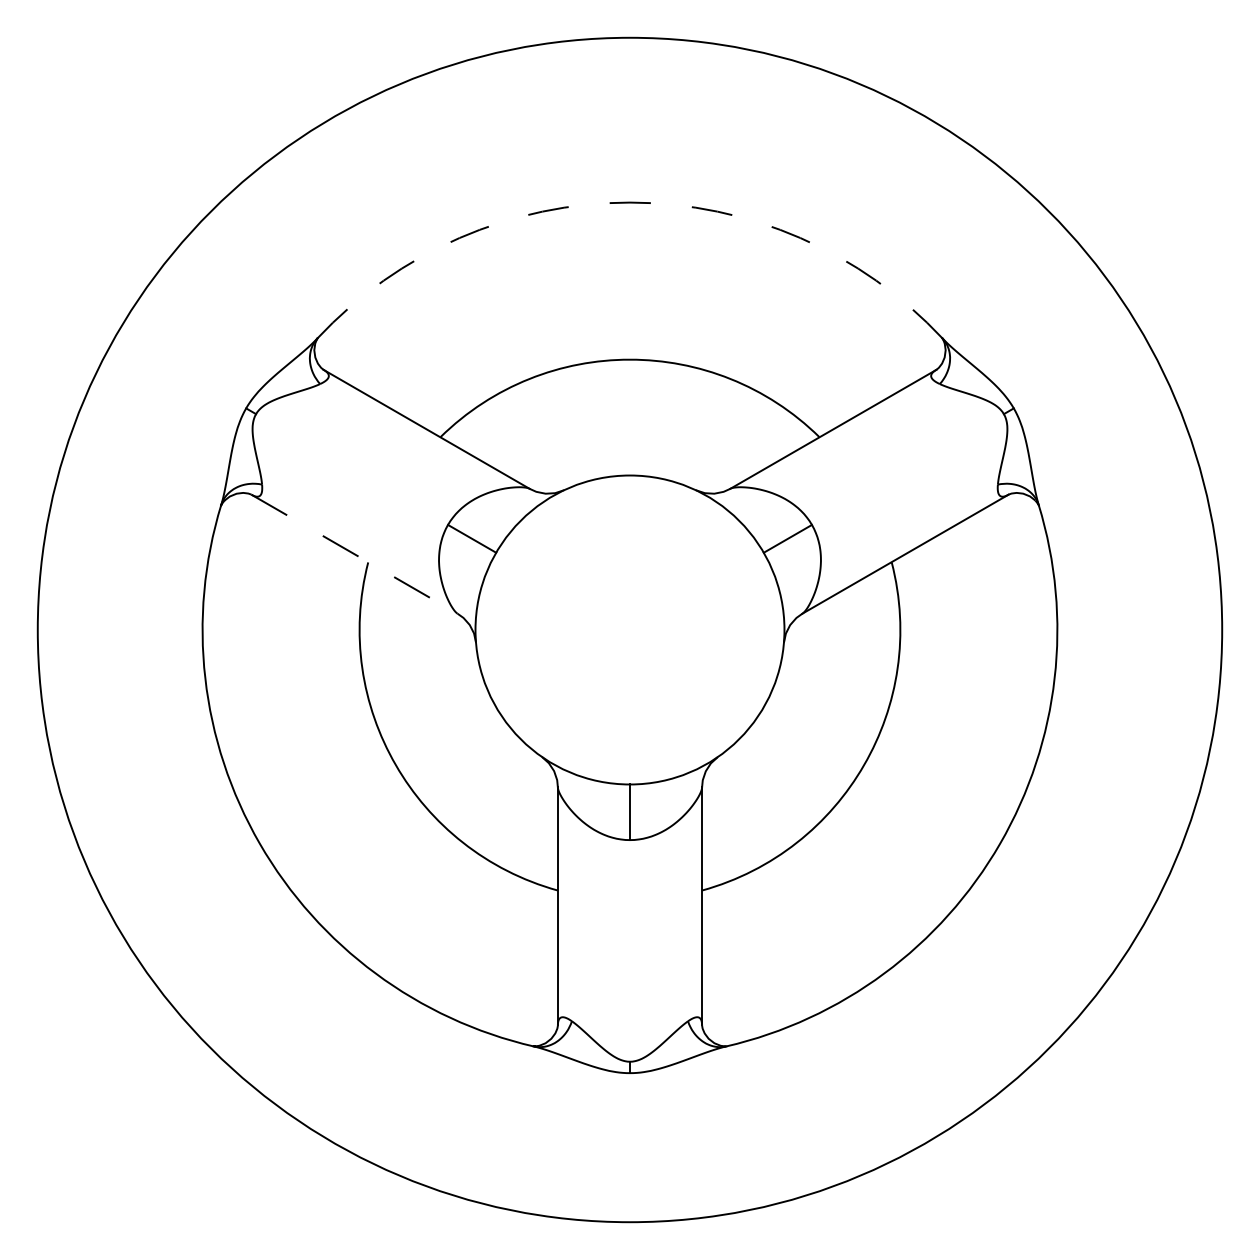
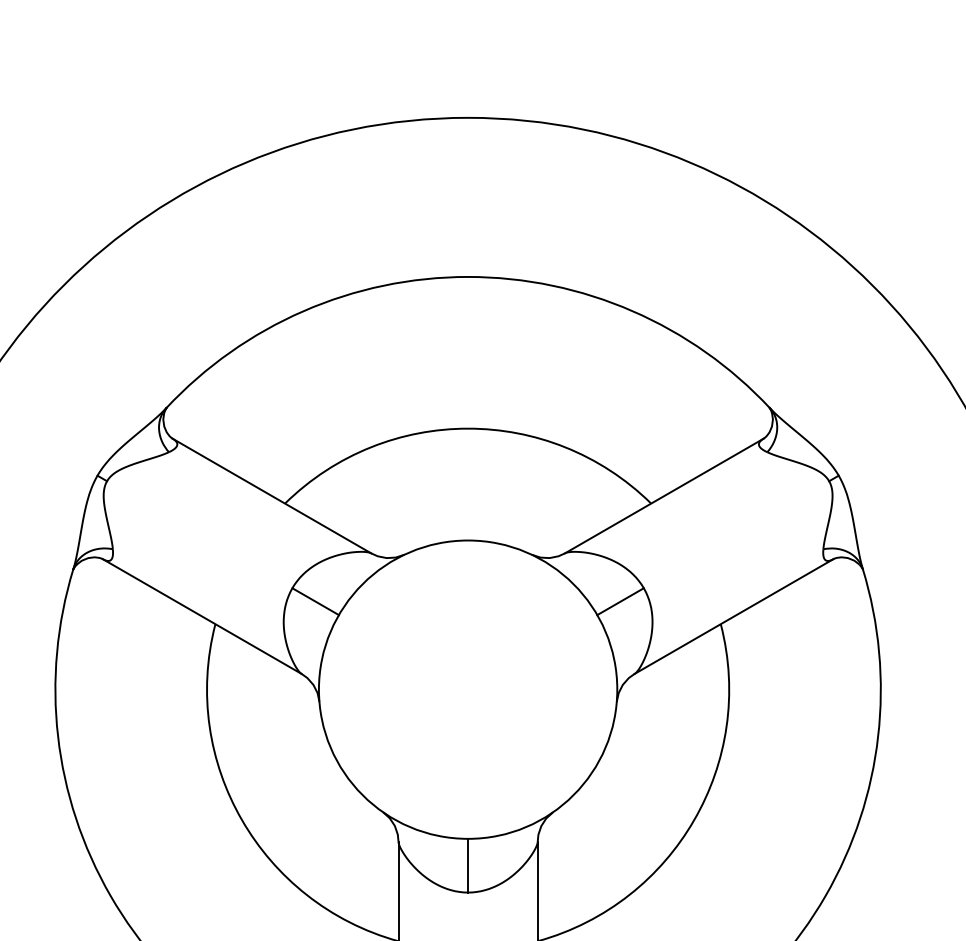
arc: (629, 202) -> (467, 276), dashed -> solid
line: (354, 554) -> (202, 616), dashed -> solid

